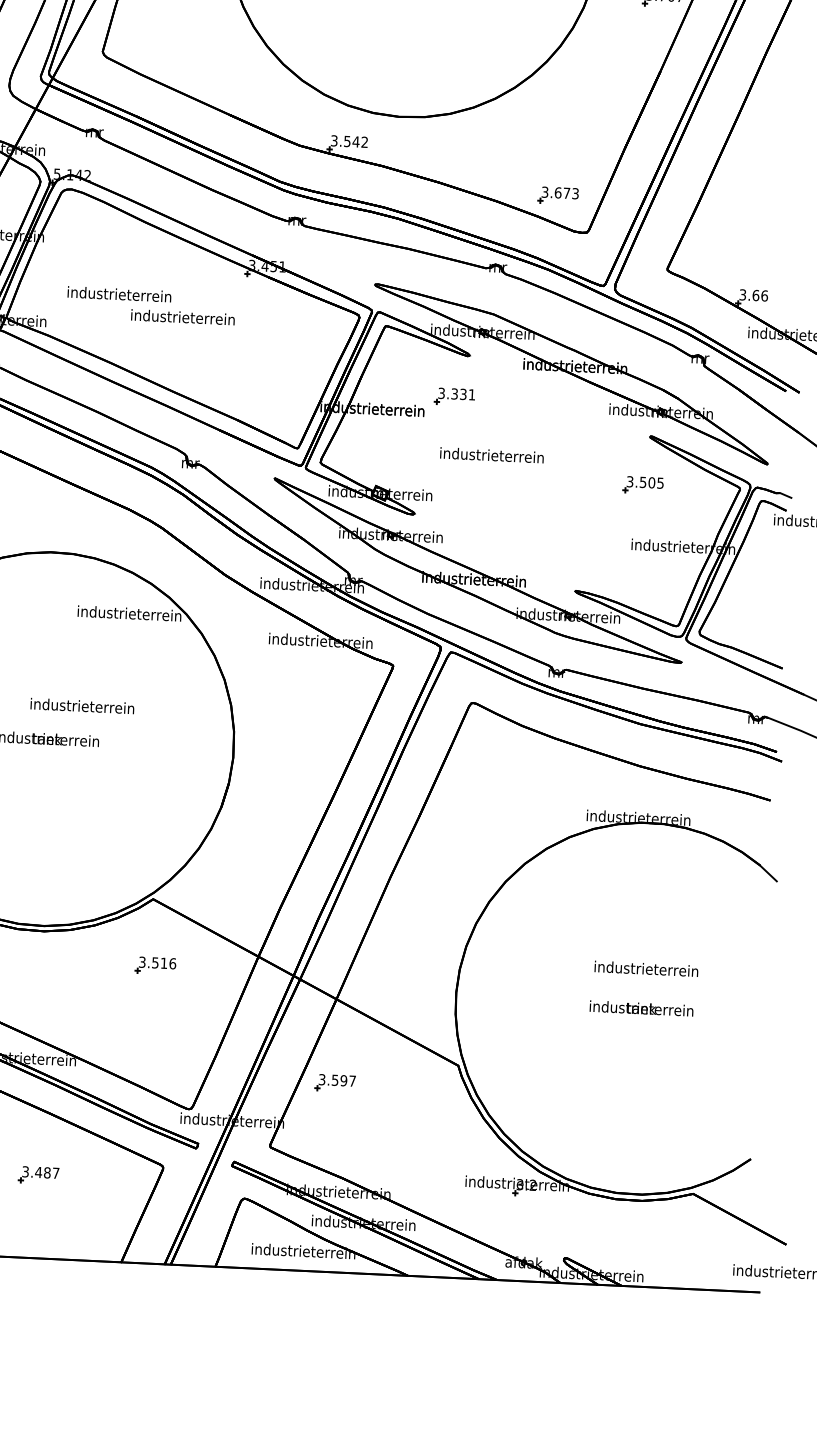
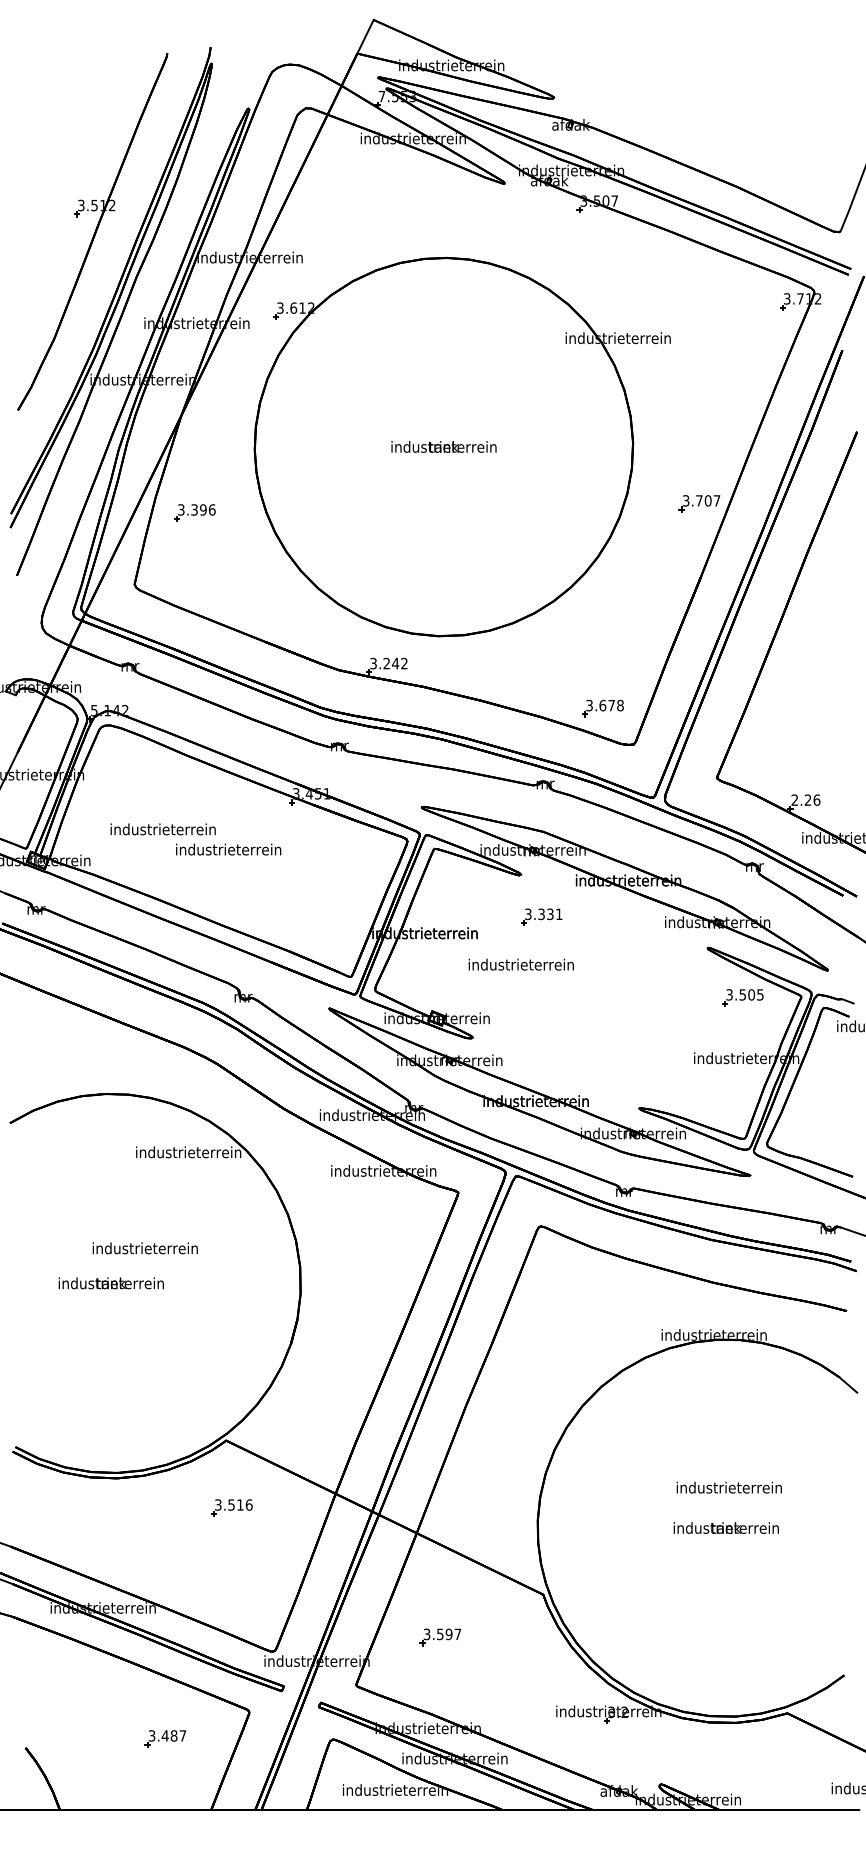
text: (347, 141) -> (386, 663), 3.542 -> 3.242
text: (575, 193) -> (620, 705), 3.673 -> 3.678
text: (749, 294) -> (801, 799), 3.66 -> 2.26
part: (454, 396) -> (541, 916), moved
text: (491, 455) -> (520, 964), moved
part: (642, 484) -> (742, 997), moved
part: (335, 1083) -> (440, 1637), moved
part: (38, 1175) -> (165, 1738), moved

